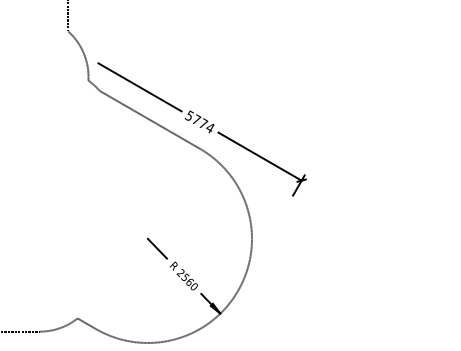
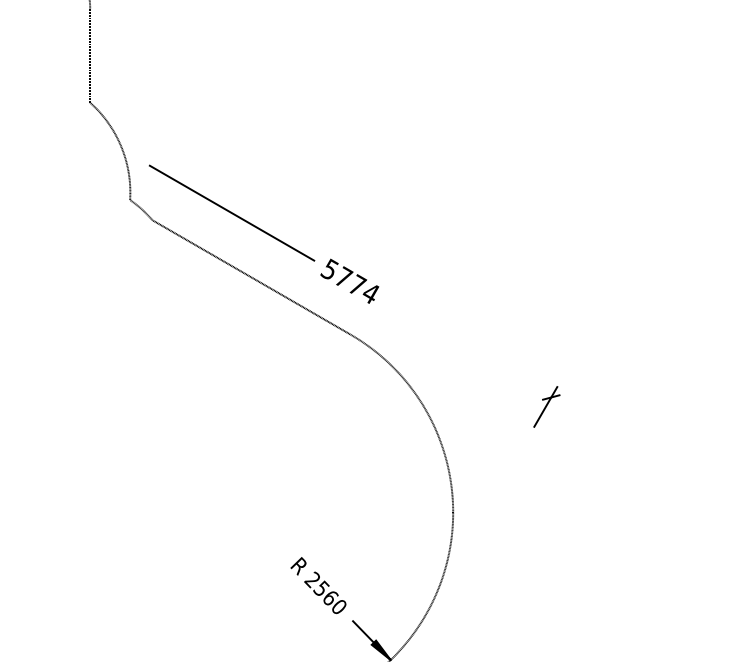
line: (259, 156) -> (467, 349), removed
line: (156, 248) -> (264, 531), removed

